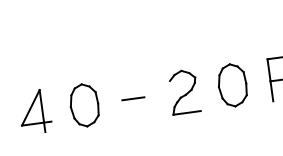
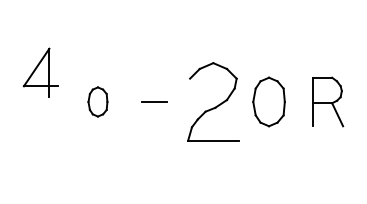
part: (183, 91) -> (212, 101), size x1.6
part: (84, 105) -> (97, 101), size x0.6
part: (34, 111) -> (40, 72), moved

